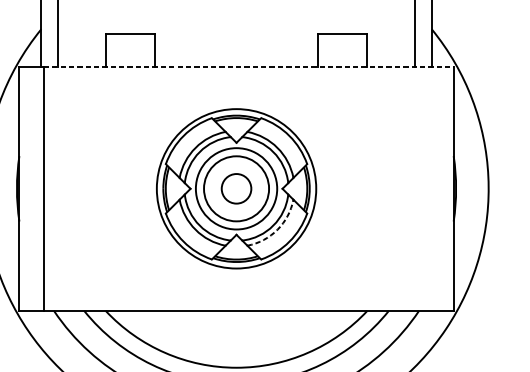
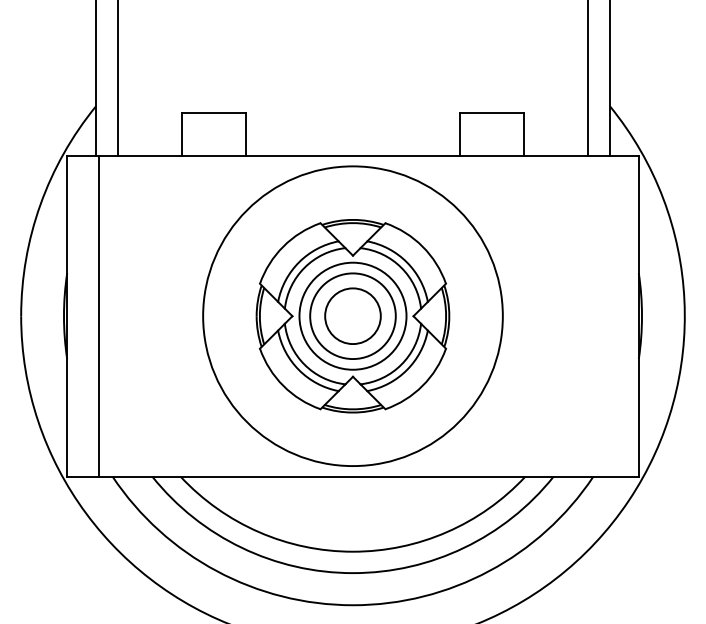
line: (249, 66) -> (369, 155), dashed -> solid
circle: (236, 189) -> (352, 316), size x1.43
circle: (236, 189) -> (352, 316), size x1.43
arc: (277, 230) -> (406, 370), dashed -> solid

